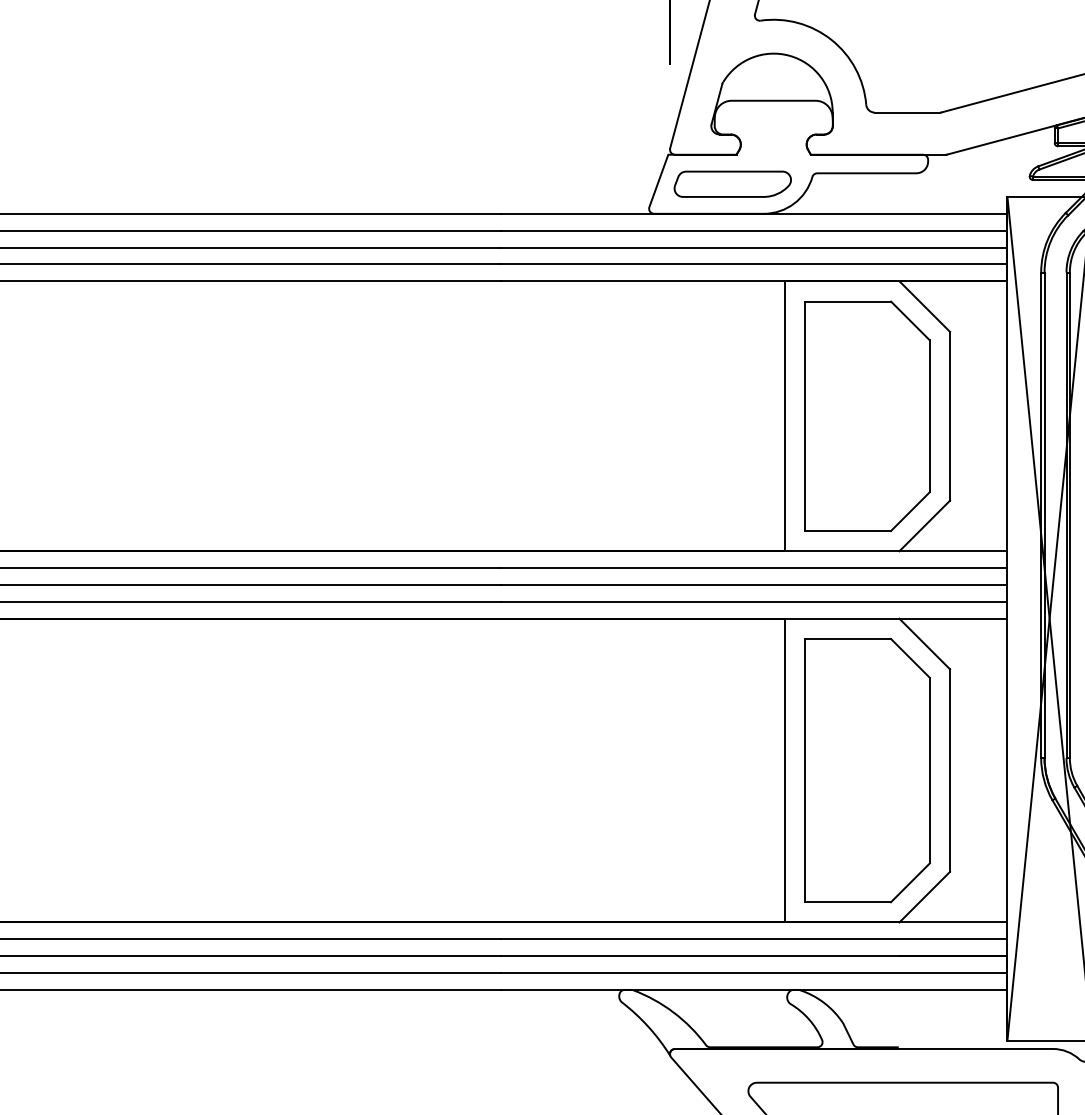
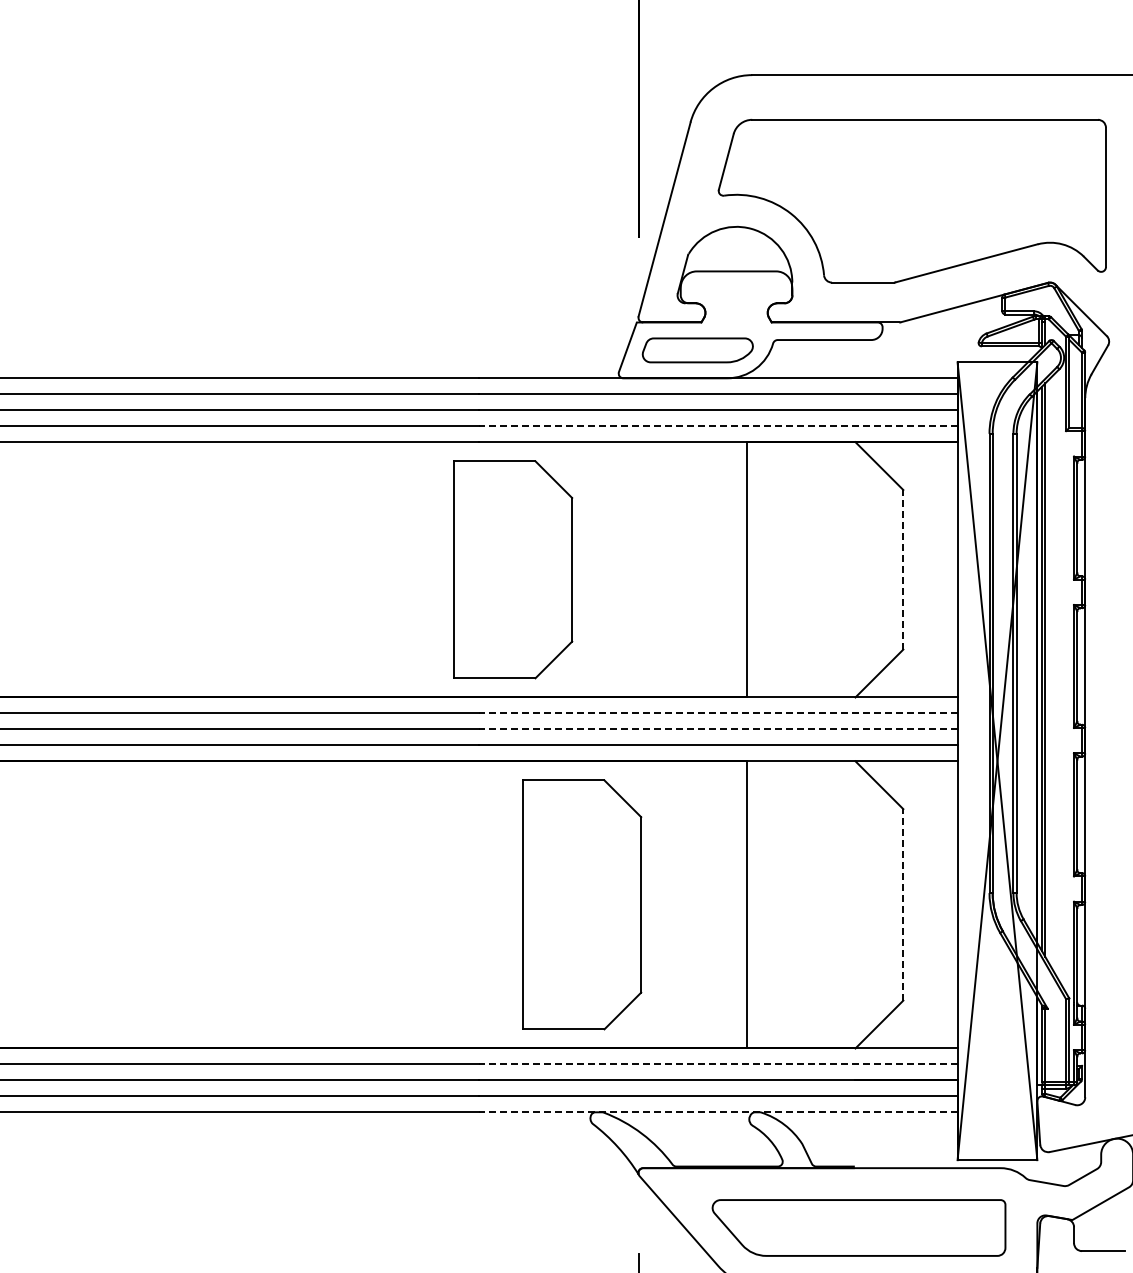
line: (753, 264) -> (717, 426), solid -> dashed
part: (867, 415) -> (513, 569), moved
line: (950, 415) -> (903, 569), solid -> dashed
line: (753, 568) -> (717, 713), solid -> dashed
line: (753, 585) -> (717, 729), solid -> dashed
part: (867, 770) -> (582, 904), moved
line: (950, 770) -> (903, 904), solid -> dashed
line: (753, 939) -> (717, 1064), solid -> dashed
line: (753, 990) -> (717, 1112), solid -> dashed

